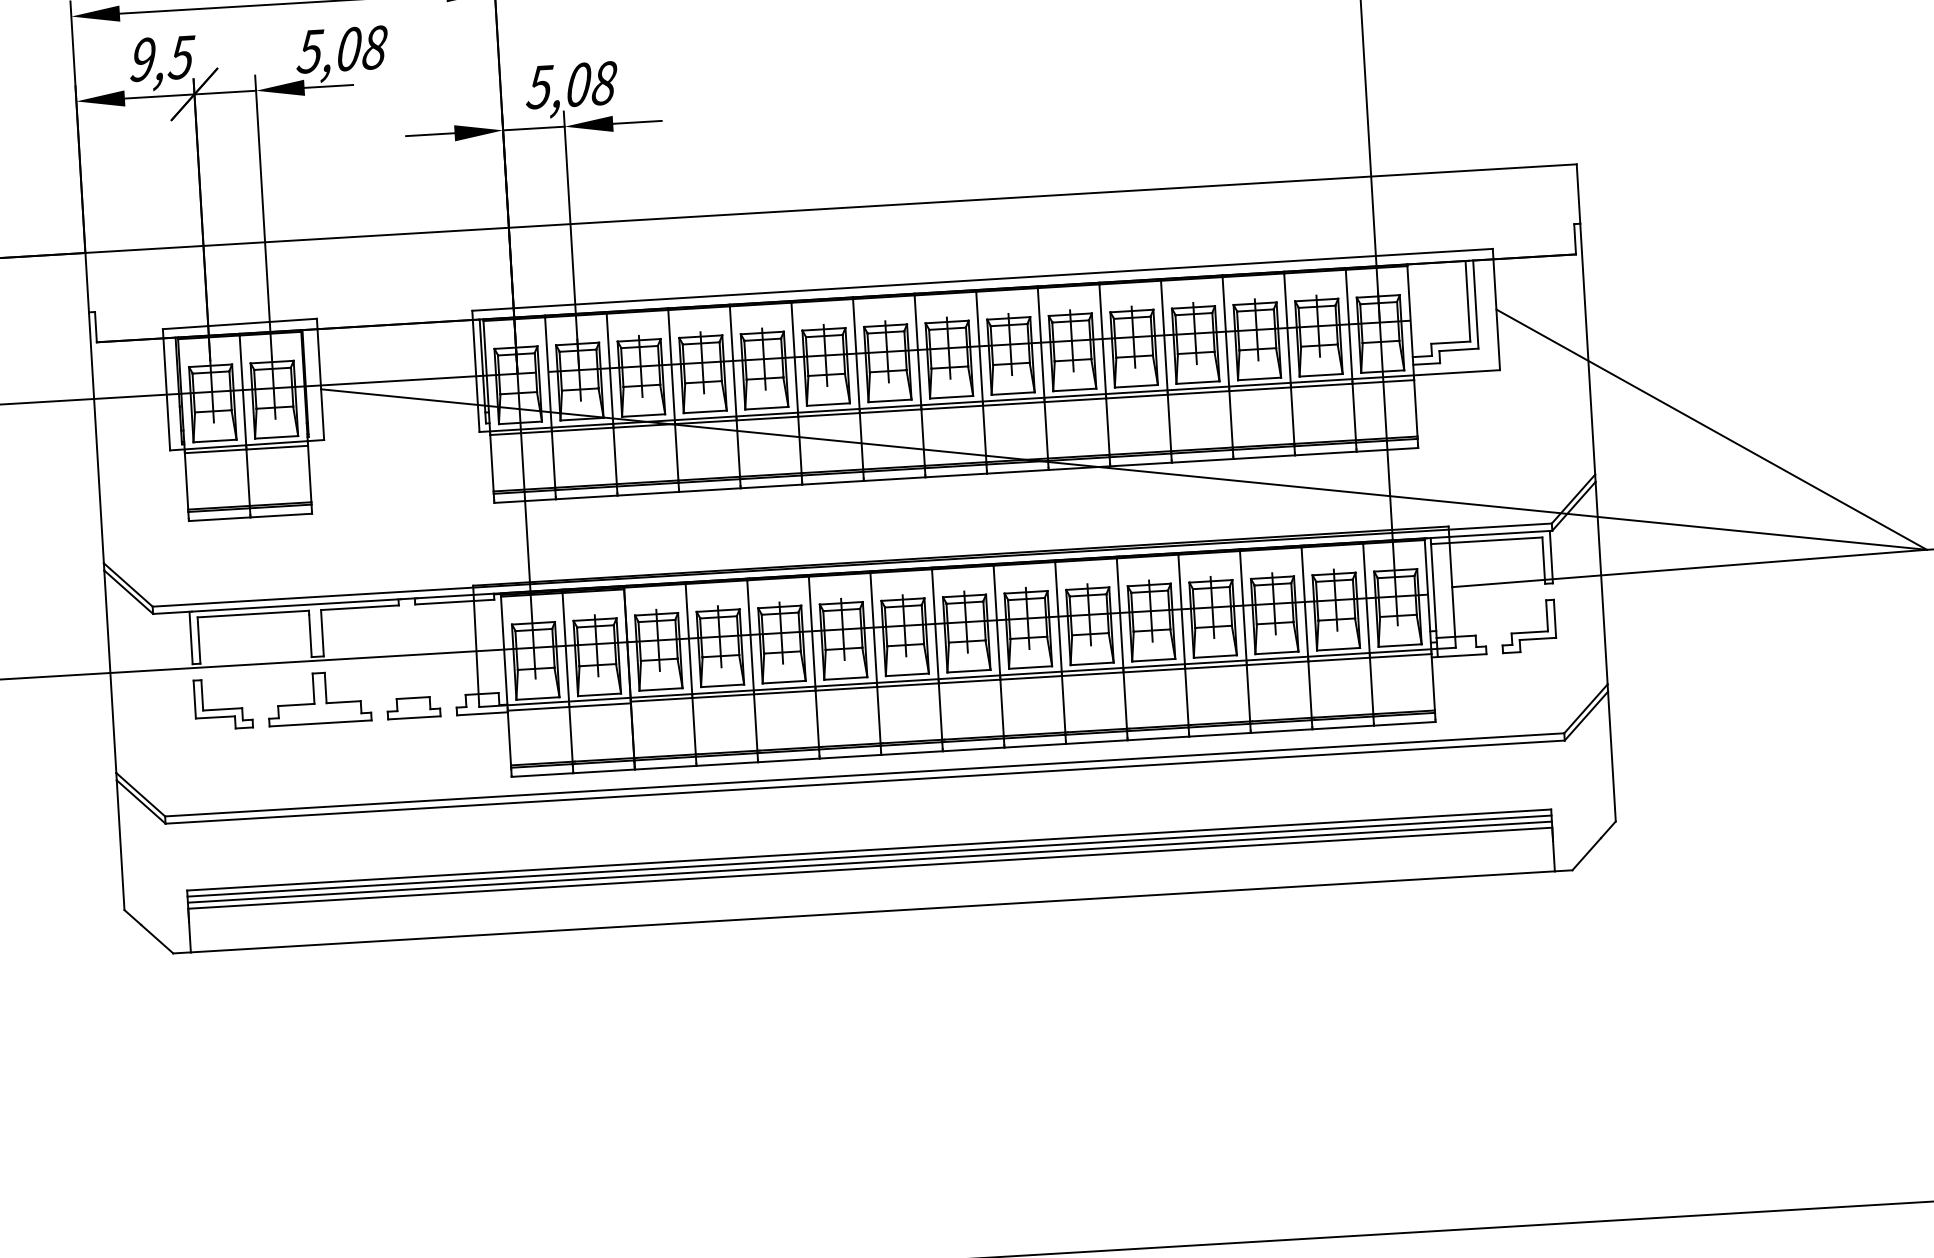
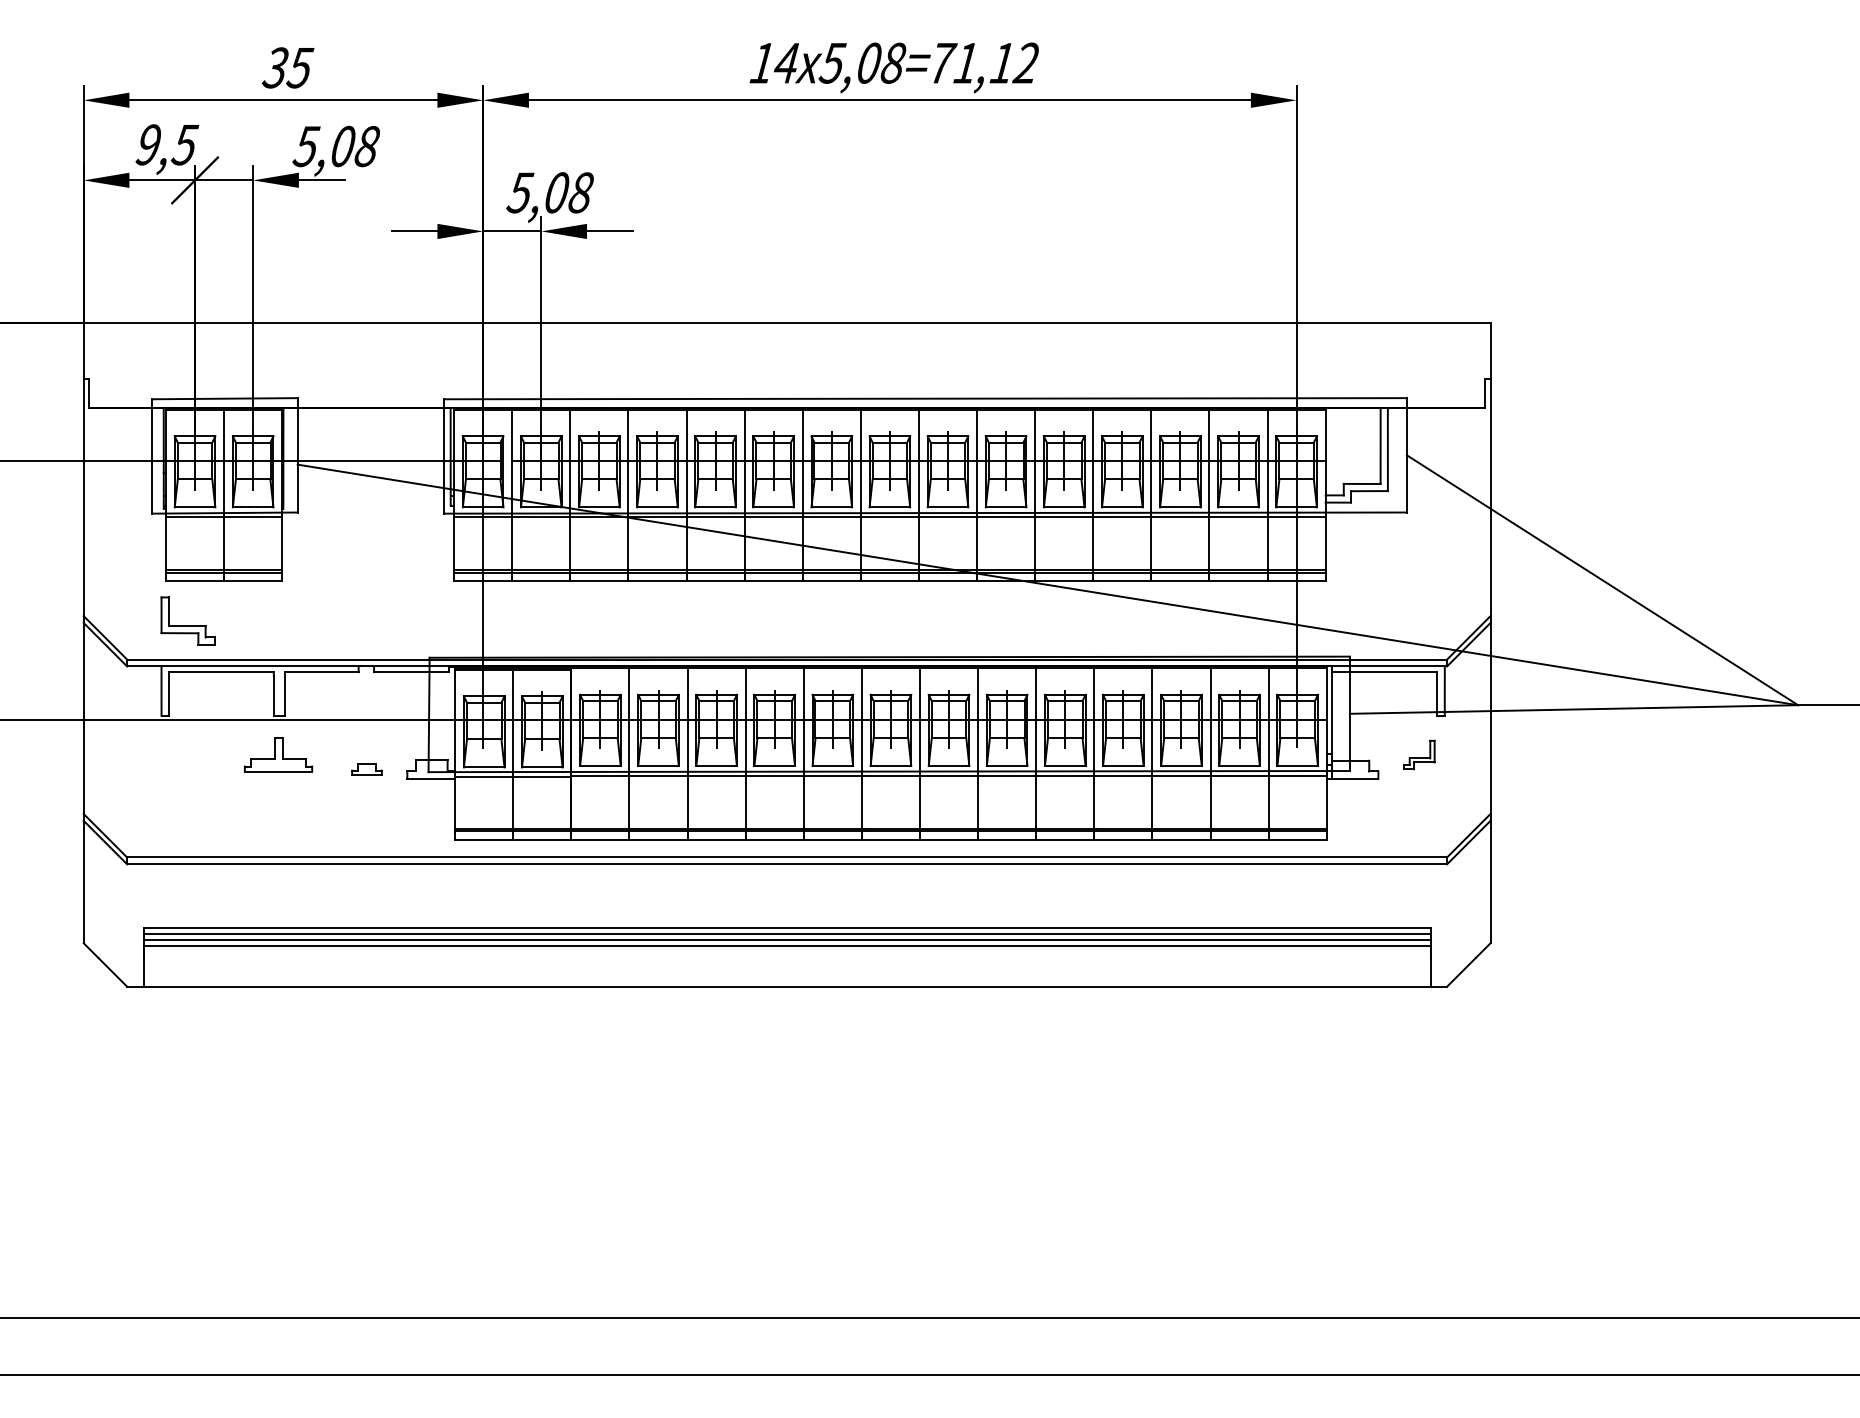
part: (1528, 625) -> (1419, 754), size x0.6
part: (319, 697) -> (278, 754), size x0.7
part: (222, 703) -> (187, 620), moved
part: (413, 708) -> (366, 769), size x0.6

